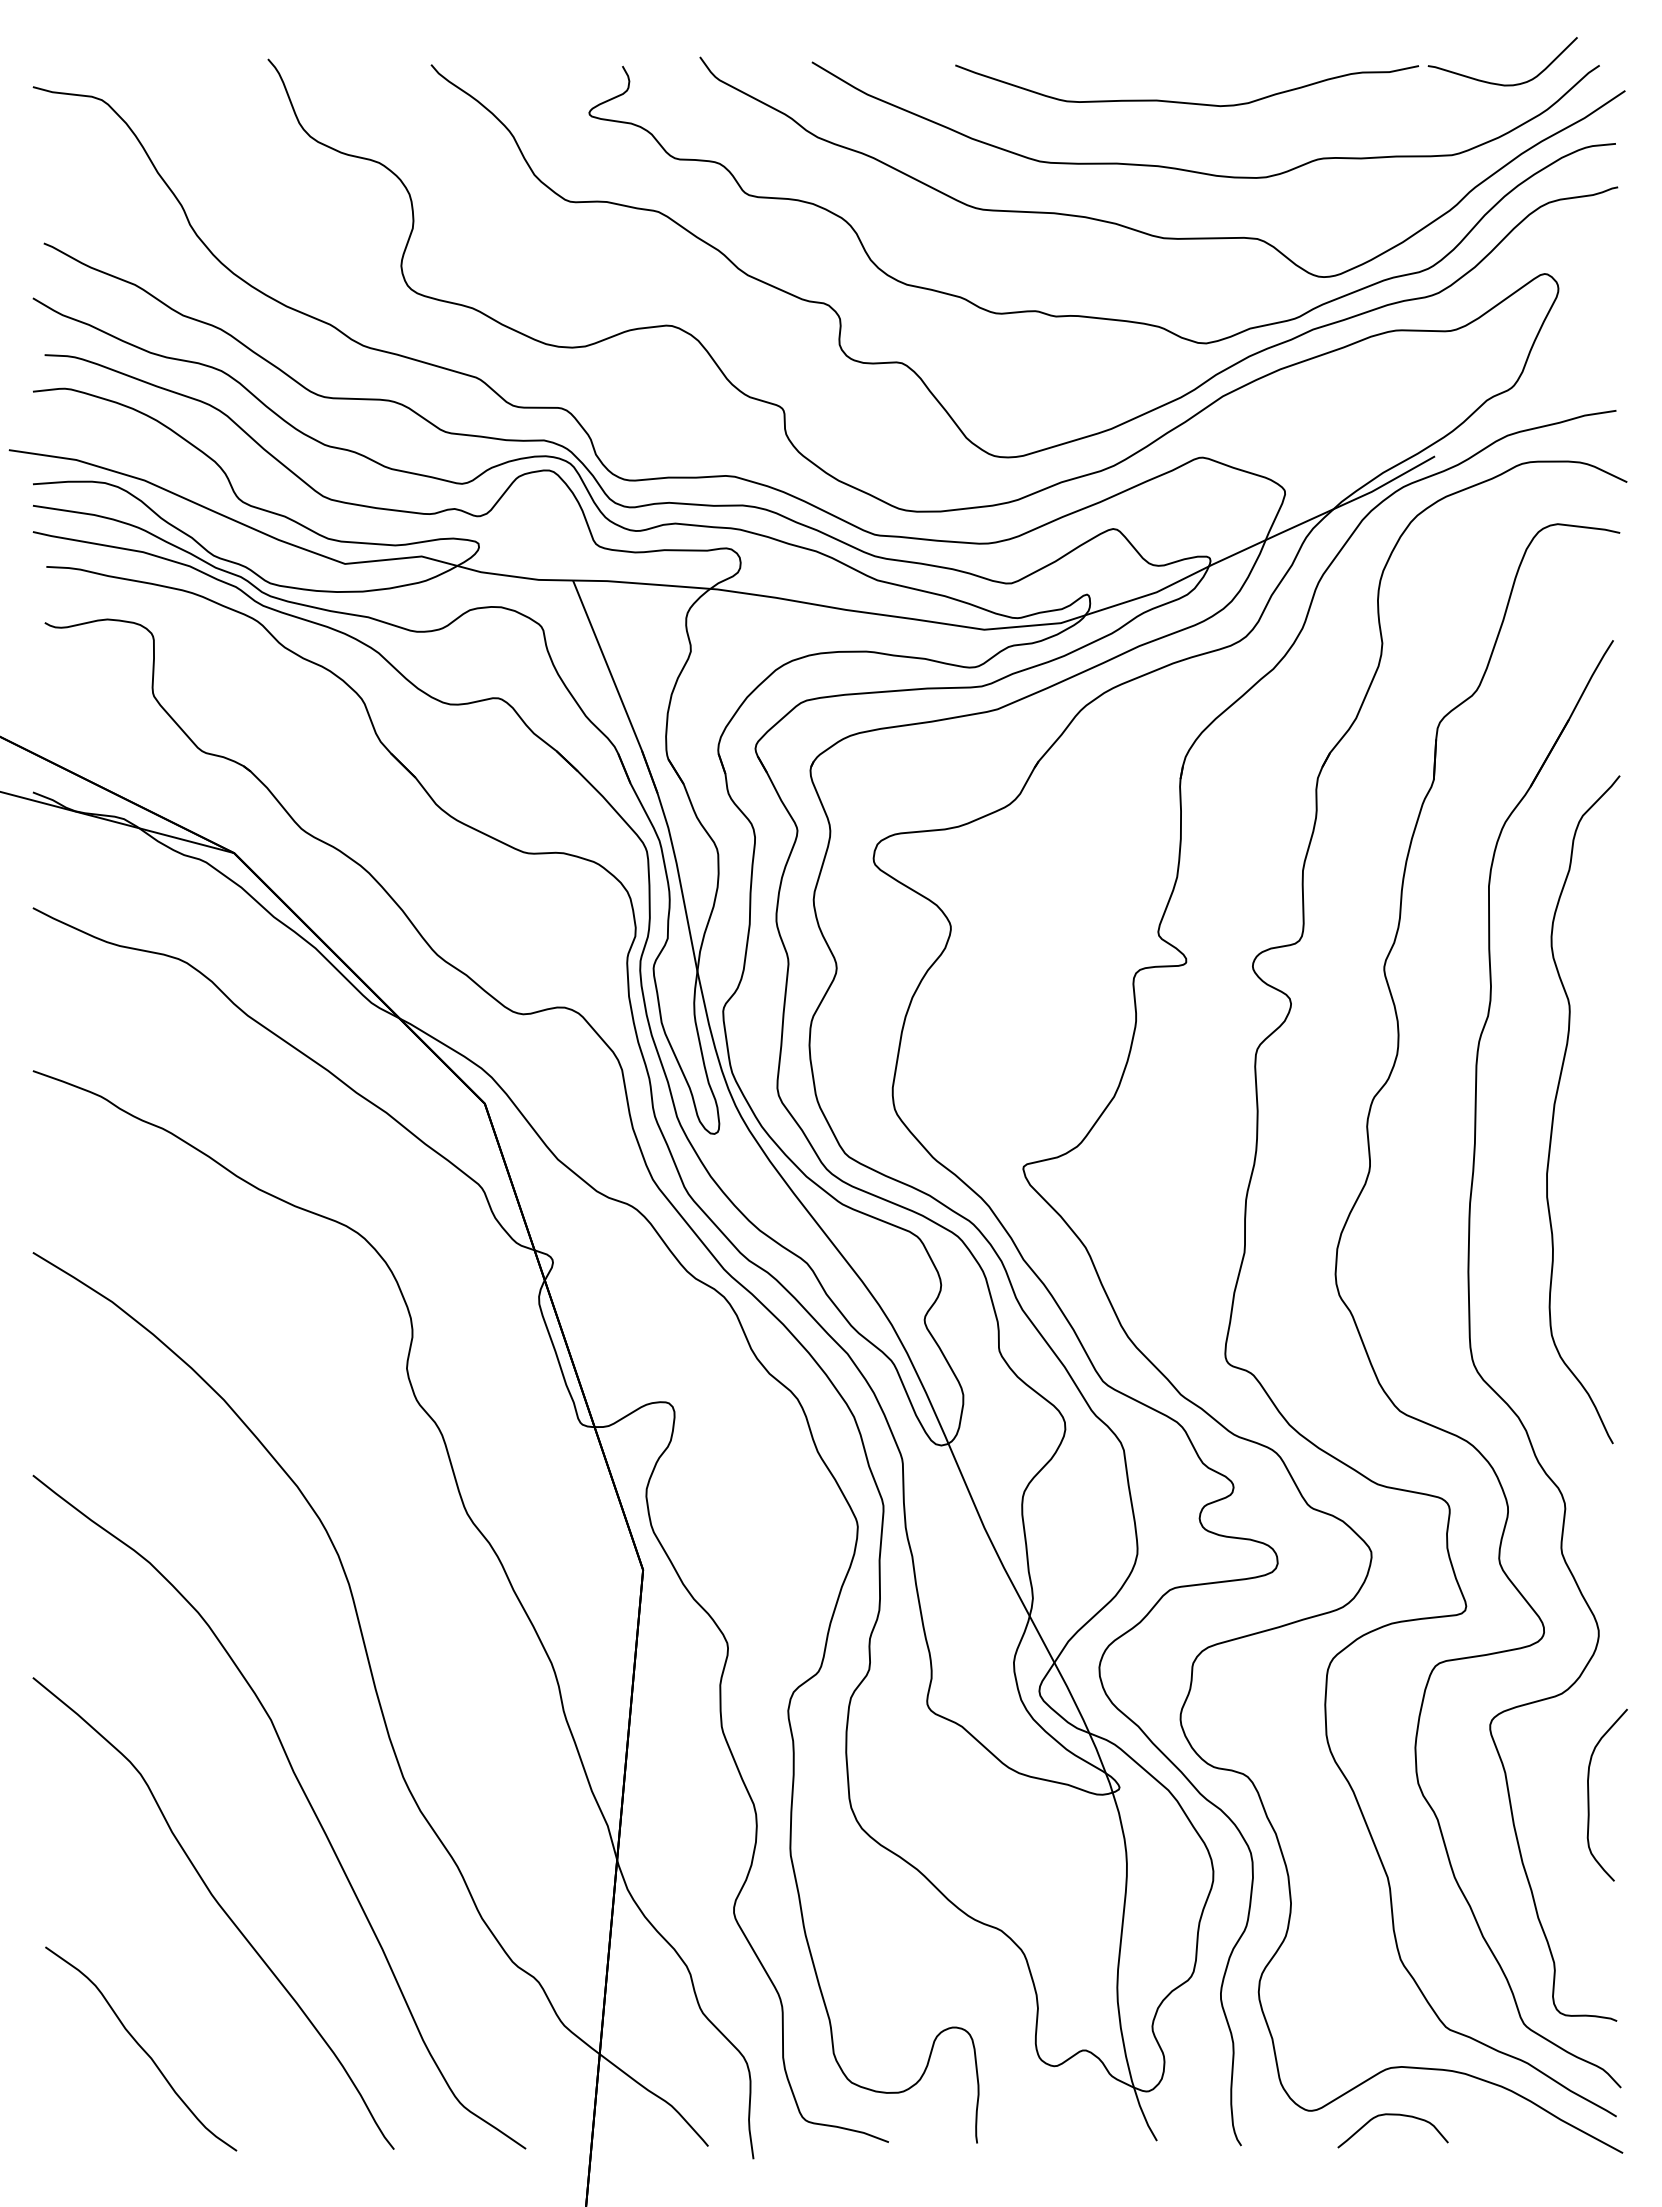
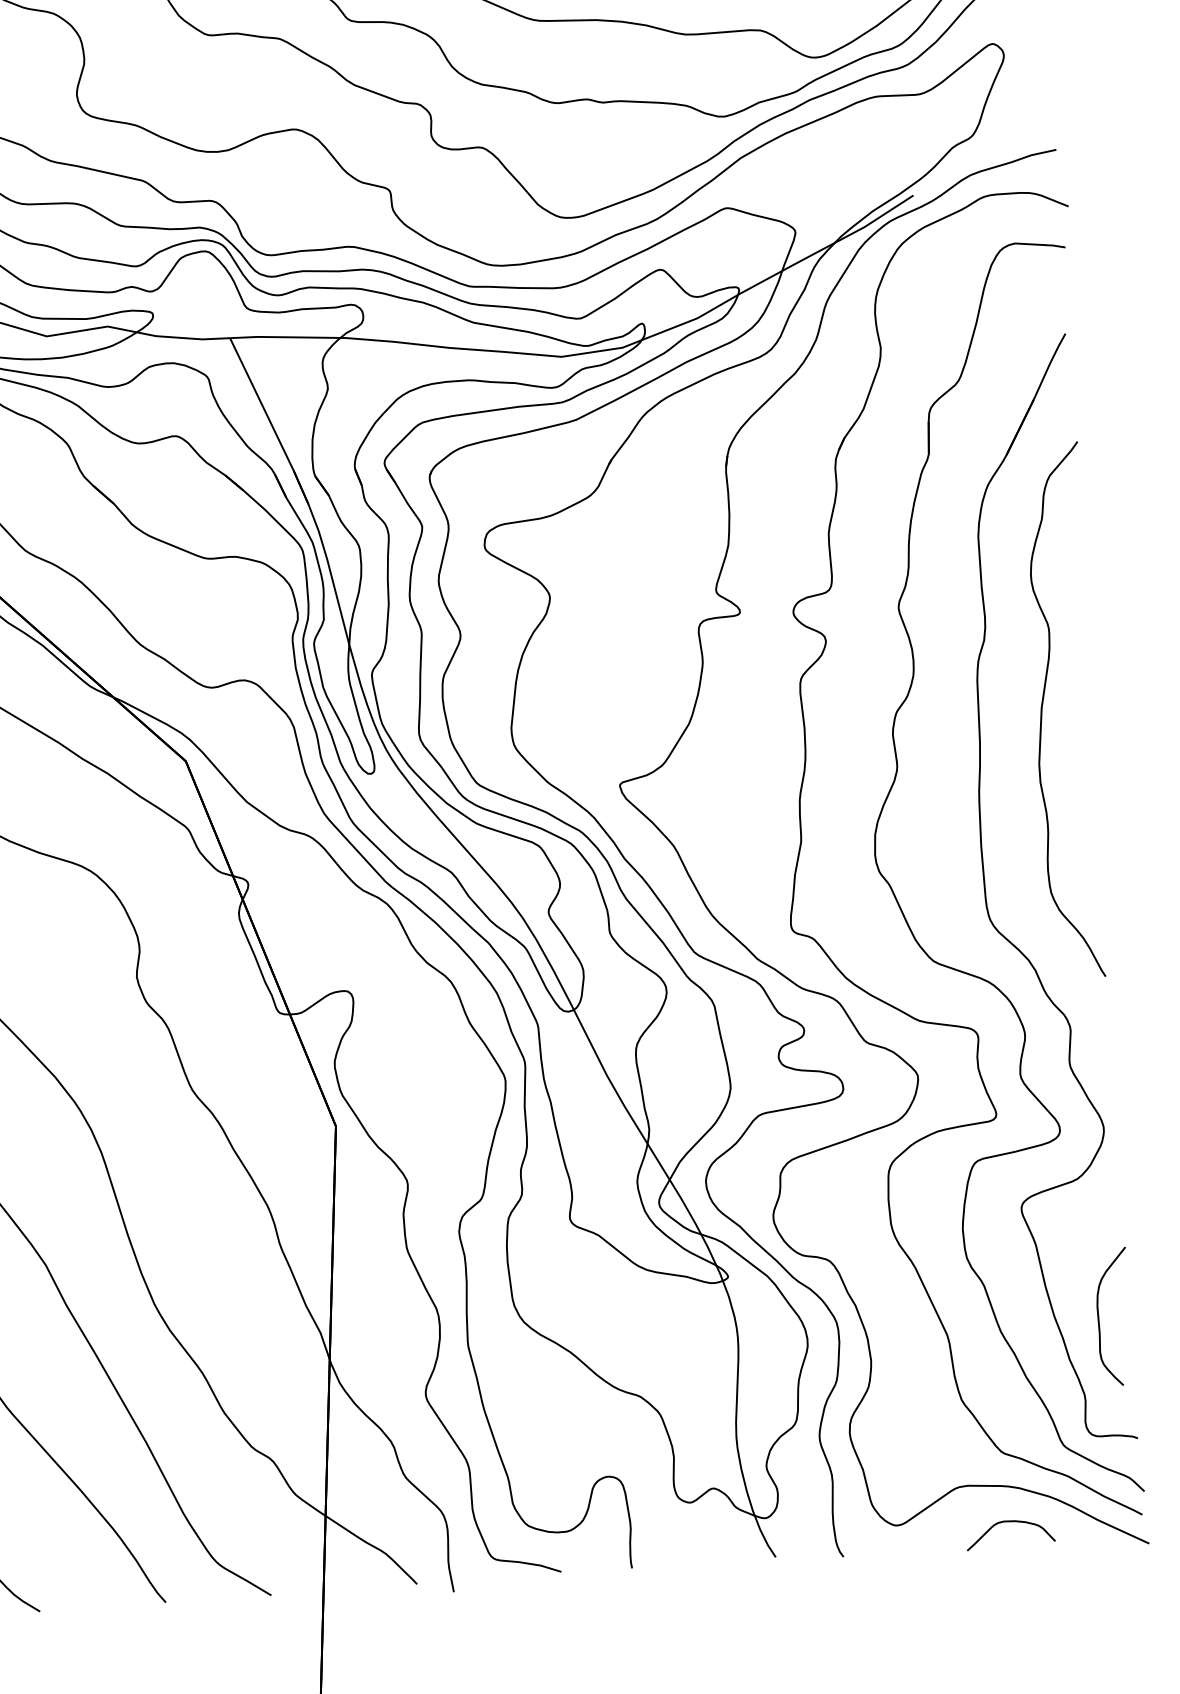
curve: (1589, 1794) -> (1099, 1317), moved
curve: (1392, 2115) -> (1009, 1522), moved

